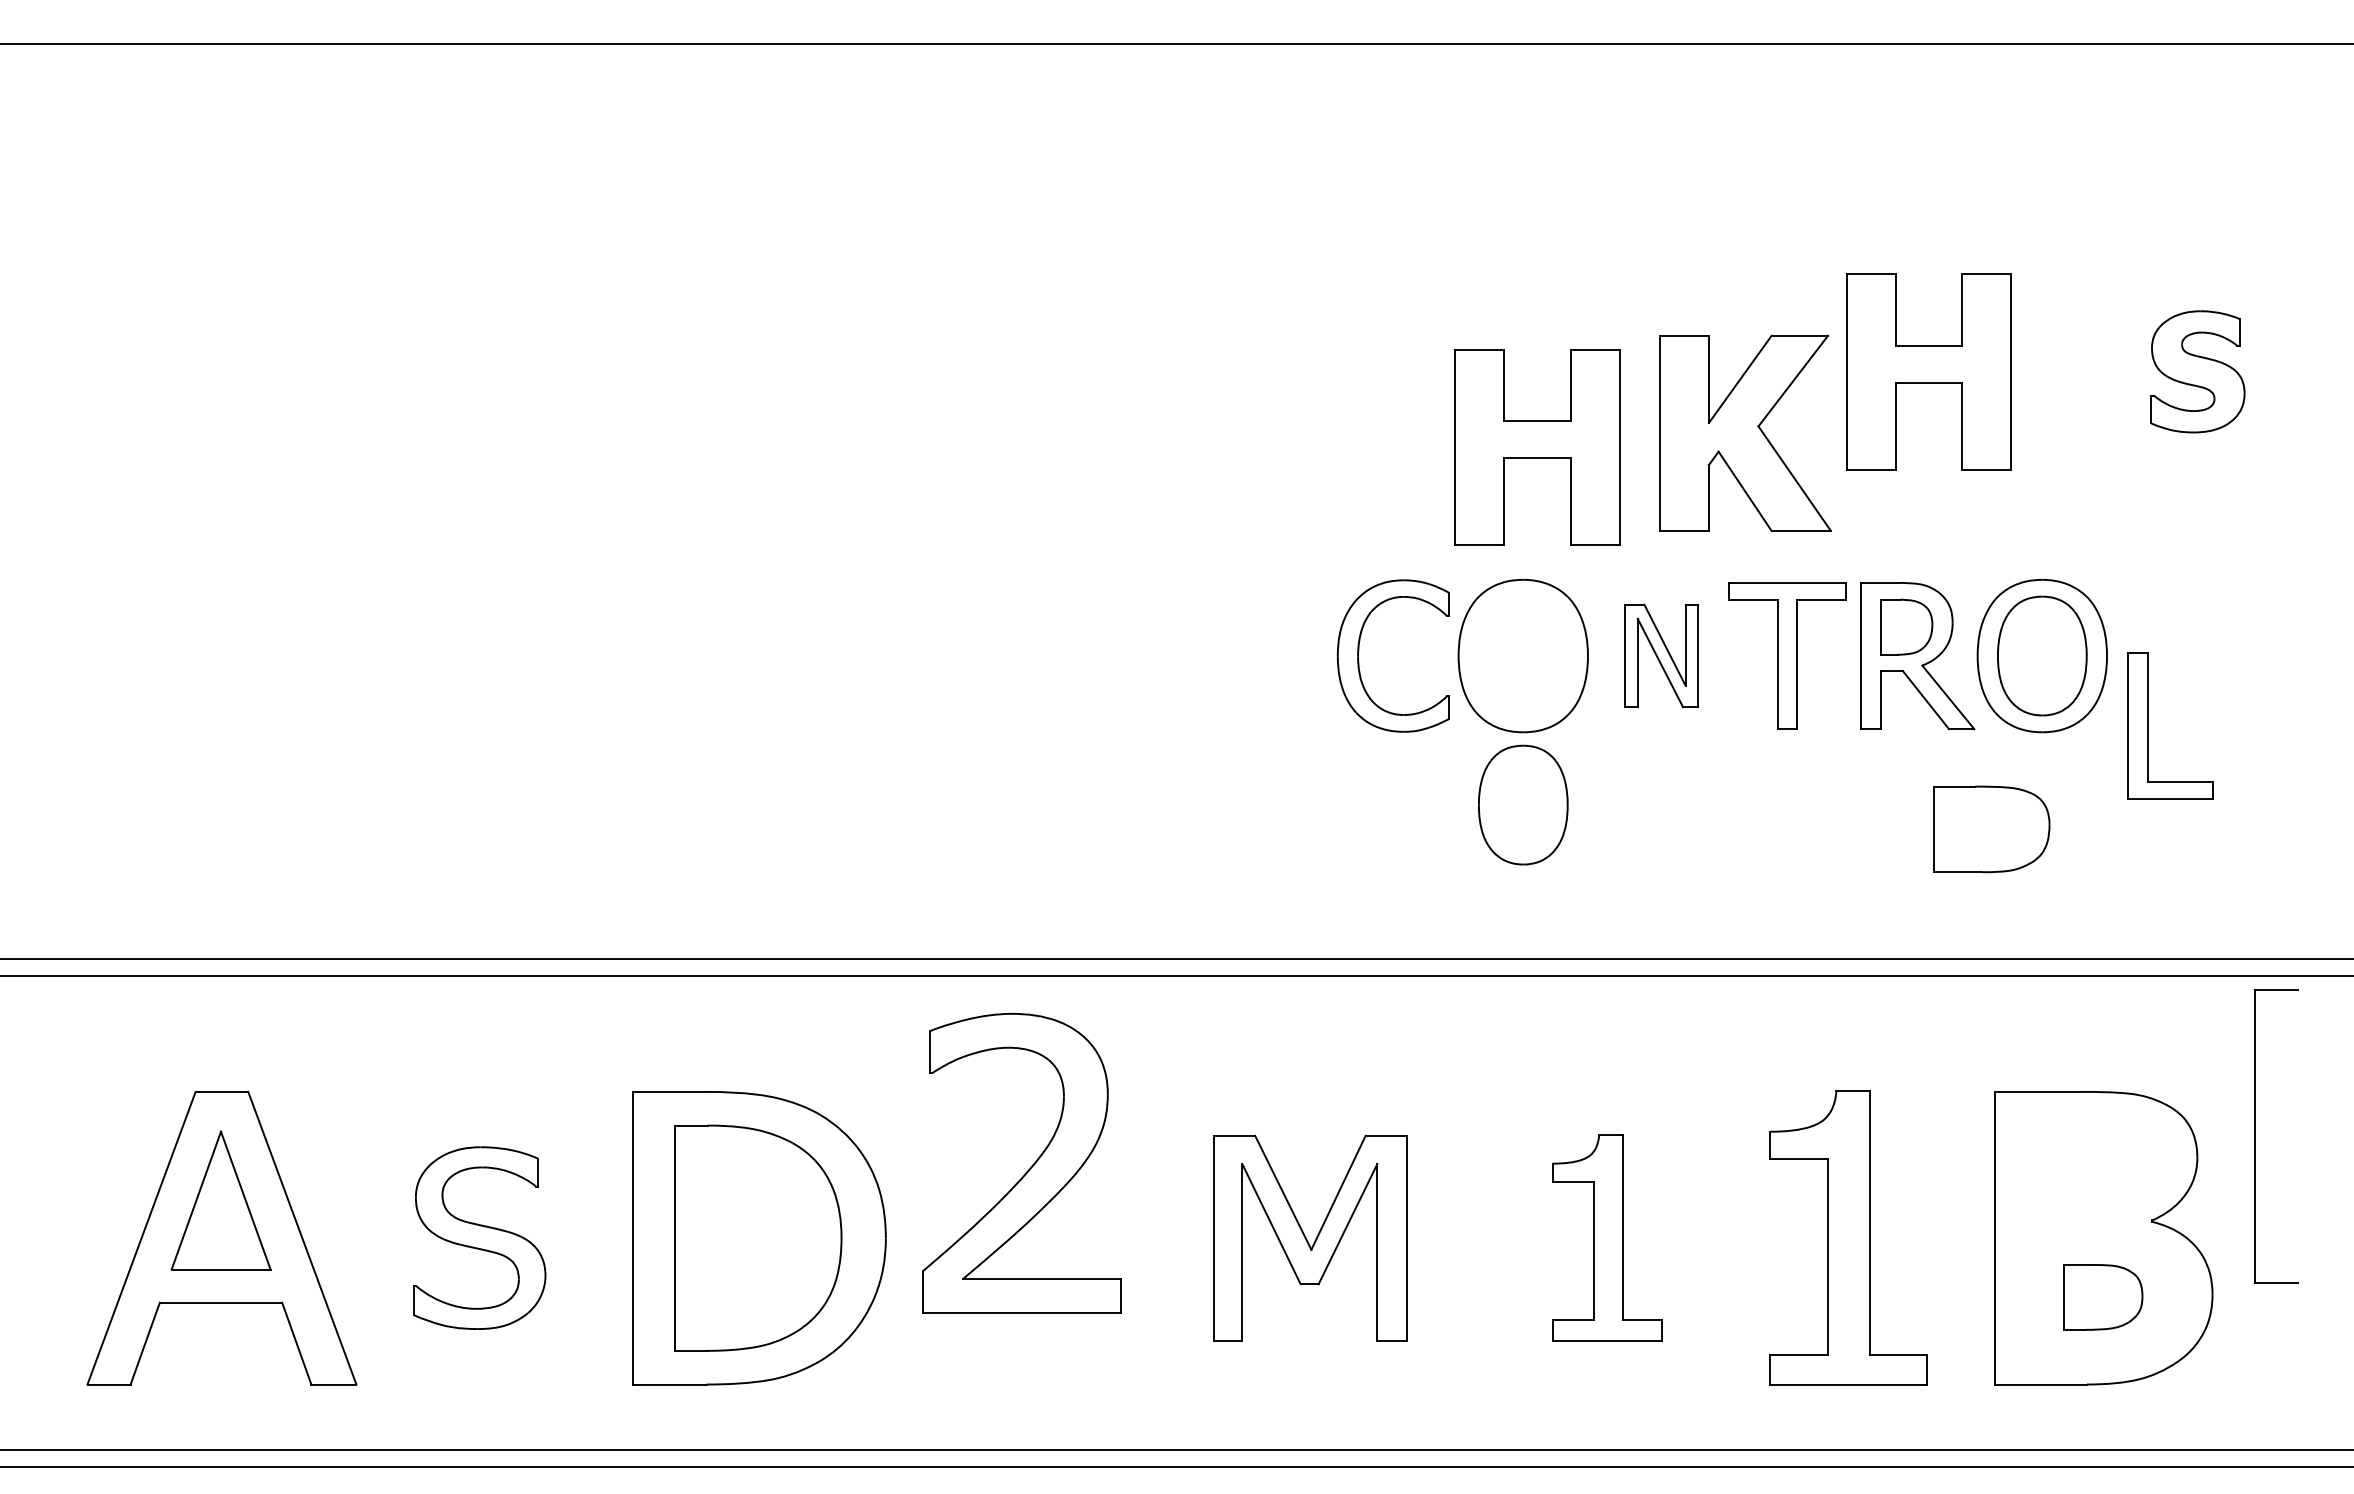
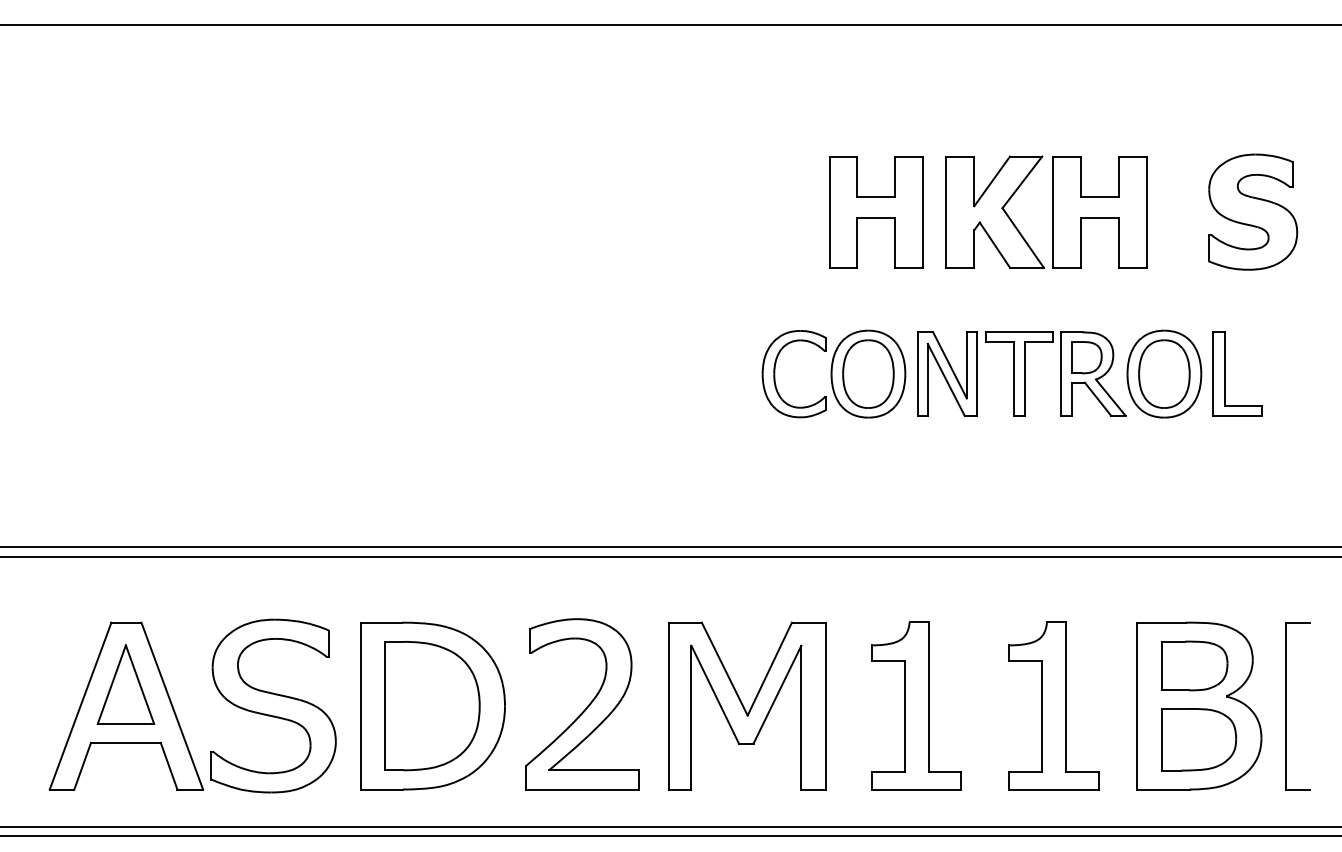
part: (2198, 370) -> (1253, 211), size x1.67
part: (1744, 432) -> (994, 211), moved
part: (1537, 447) -> (876, 212), moved
part: (1661, 654) -> (947, 373), size x1.43
part: (2149, 725) -> (1225, 373), moved
part: (1523, 803) -> (868, 373), moved
part: (1991, 828) -> (1194, 665), moved
part: (2256, 1137) -> (1286, 706), moved
part: (1021, 1163) -> (582, 704), moved
part: (479, 1237) -> (273, 705), size x1.67
part: (1311, 1237) -> (747, 705), size x1.43
part: (1607, 1237) -> (916, 705), size x1.43
part: (2103, 1296) -> (1199, 739), size x1.67

